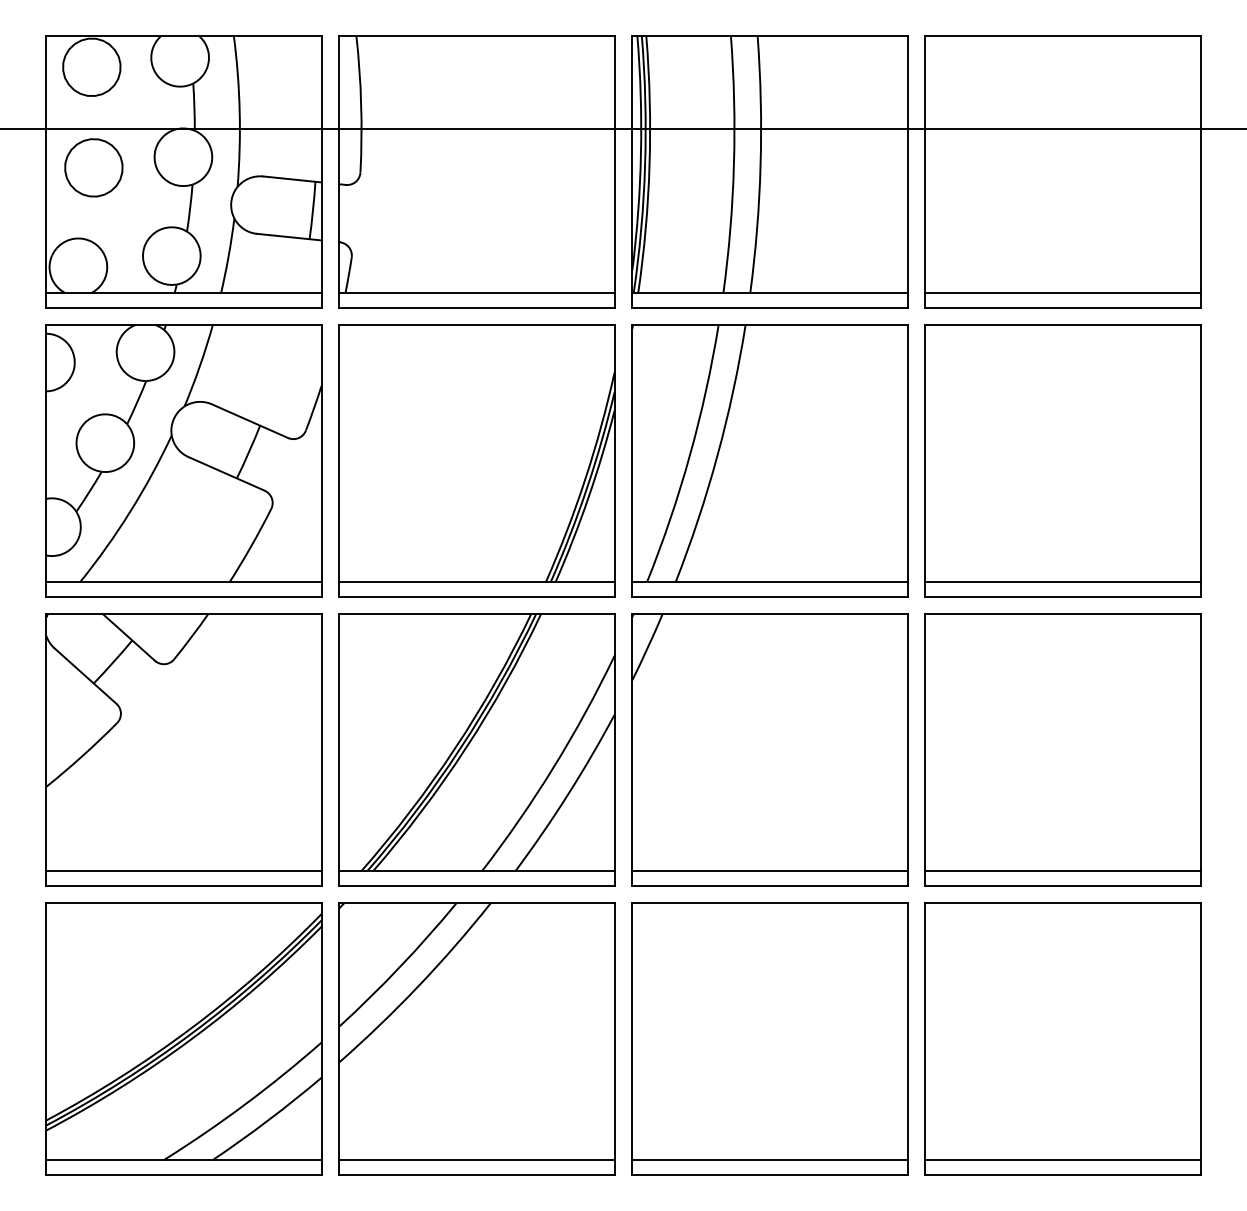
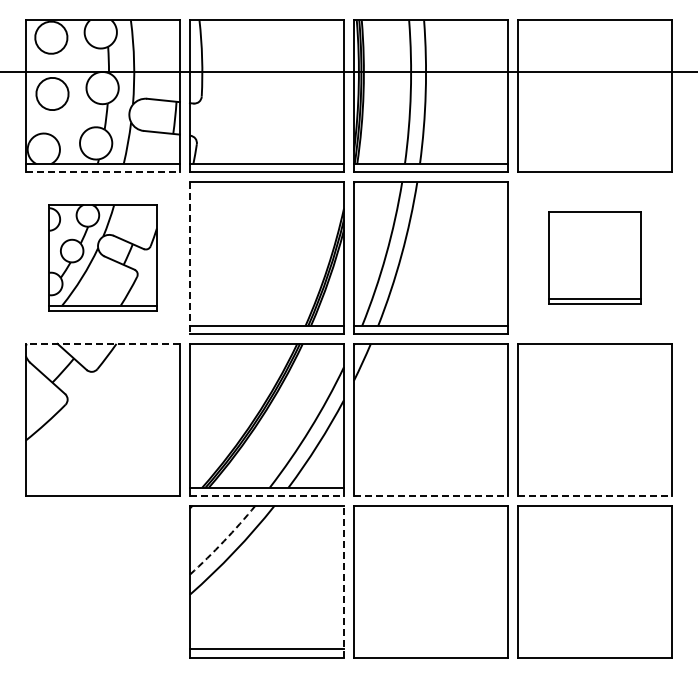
line: (1063, 293) -> (595, 164), removed
line: (184, 308) -> (103, 172), solid -> dashed
part: (183, 459) -> (102, 257), size x0.7
part: (1062, 459) -> (594, 257), size x0.6
line: (338, 461) -> (189, 258), solid -> dashed
line: (183, 613) -> (102, 343), solid -> dashed
line: (183, 870) -> (102, 487), removed
line: (769, 870) -> (430, 487), removed
line: (1063, 870) -> (595, 487), removed
line: (477, 885) -> (267, 495), solid -> dashed
line: (770, 885) -> (431, 495), solid -> dashed
line: (1063, 885) -> (595, 495), solid -> dashed
arc: (399, 967) -> (223, 541), solid -> dashed
part: (183, 1038) -> (102, 581), removed
line: (615, 1038) -> (344, 581), solid -> dashed
line: (769, 1160) -> (430, 649), removed
line: (1063, 1160) -> (595, 649), removed

